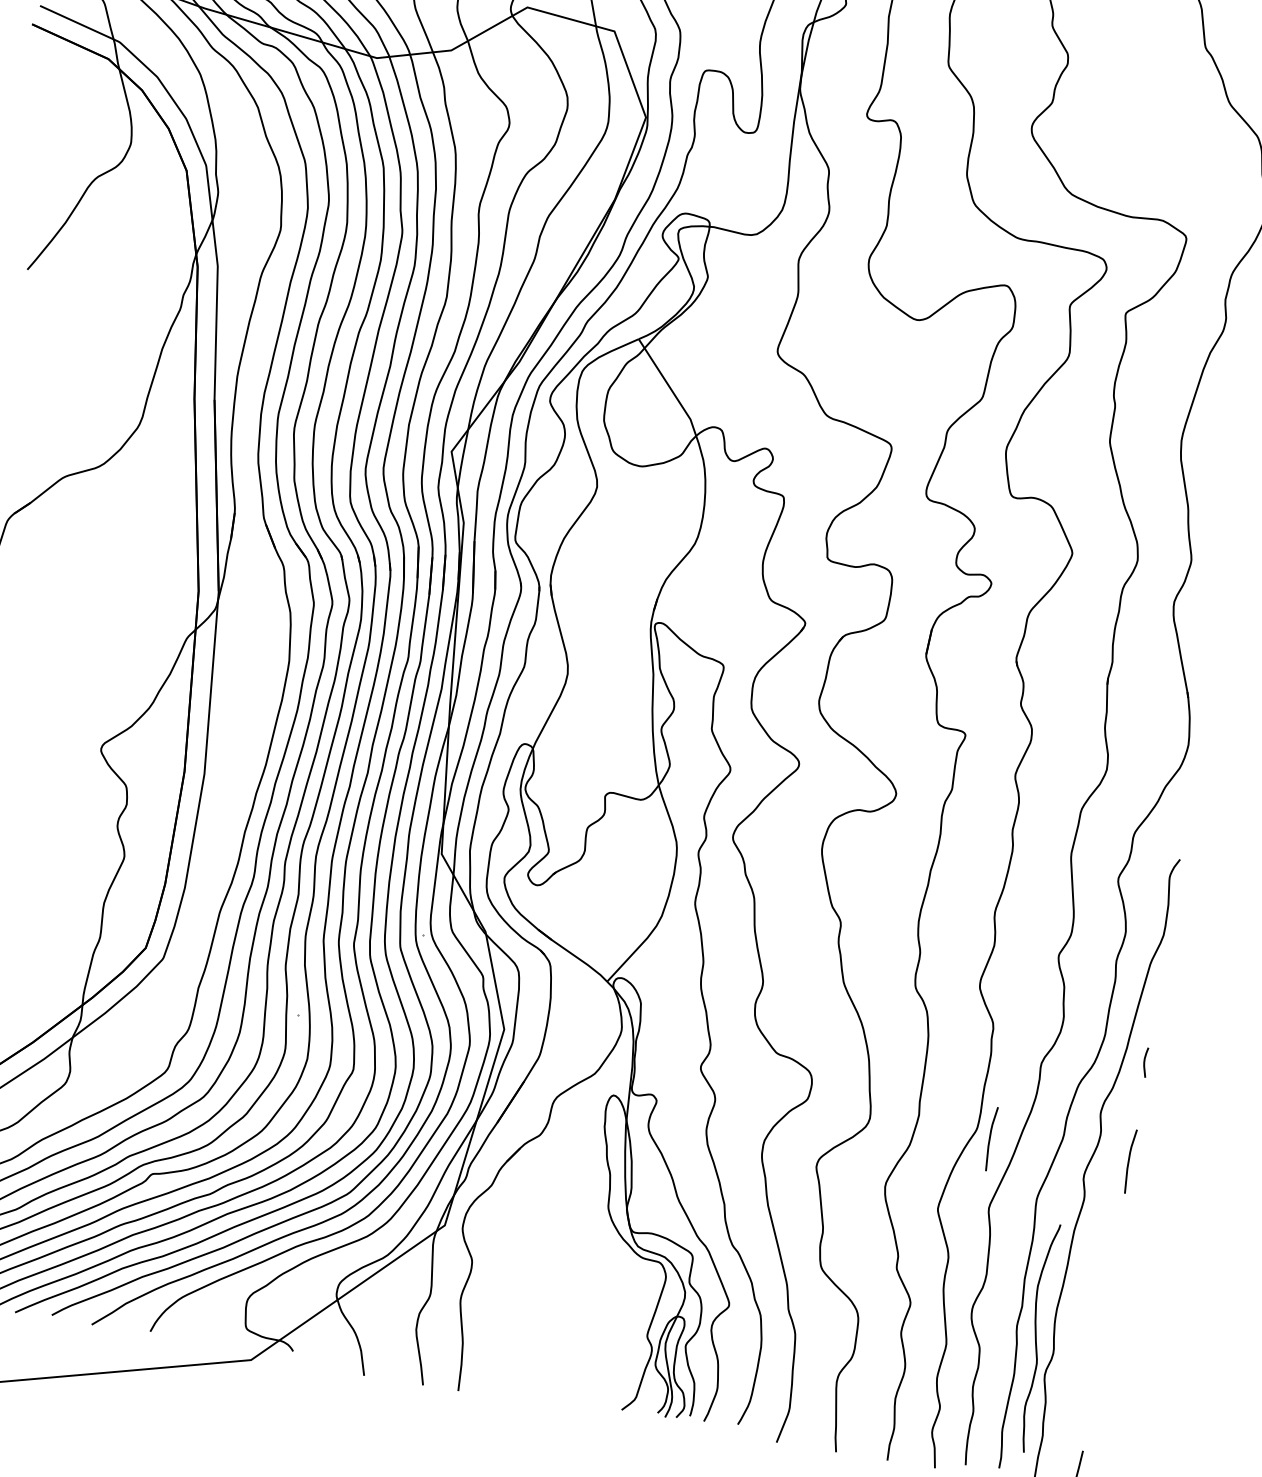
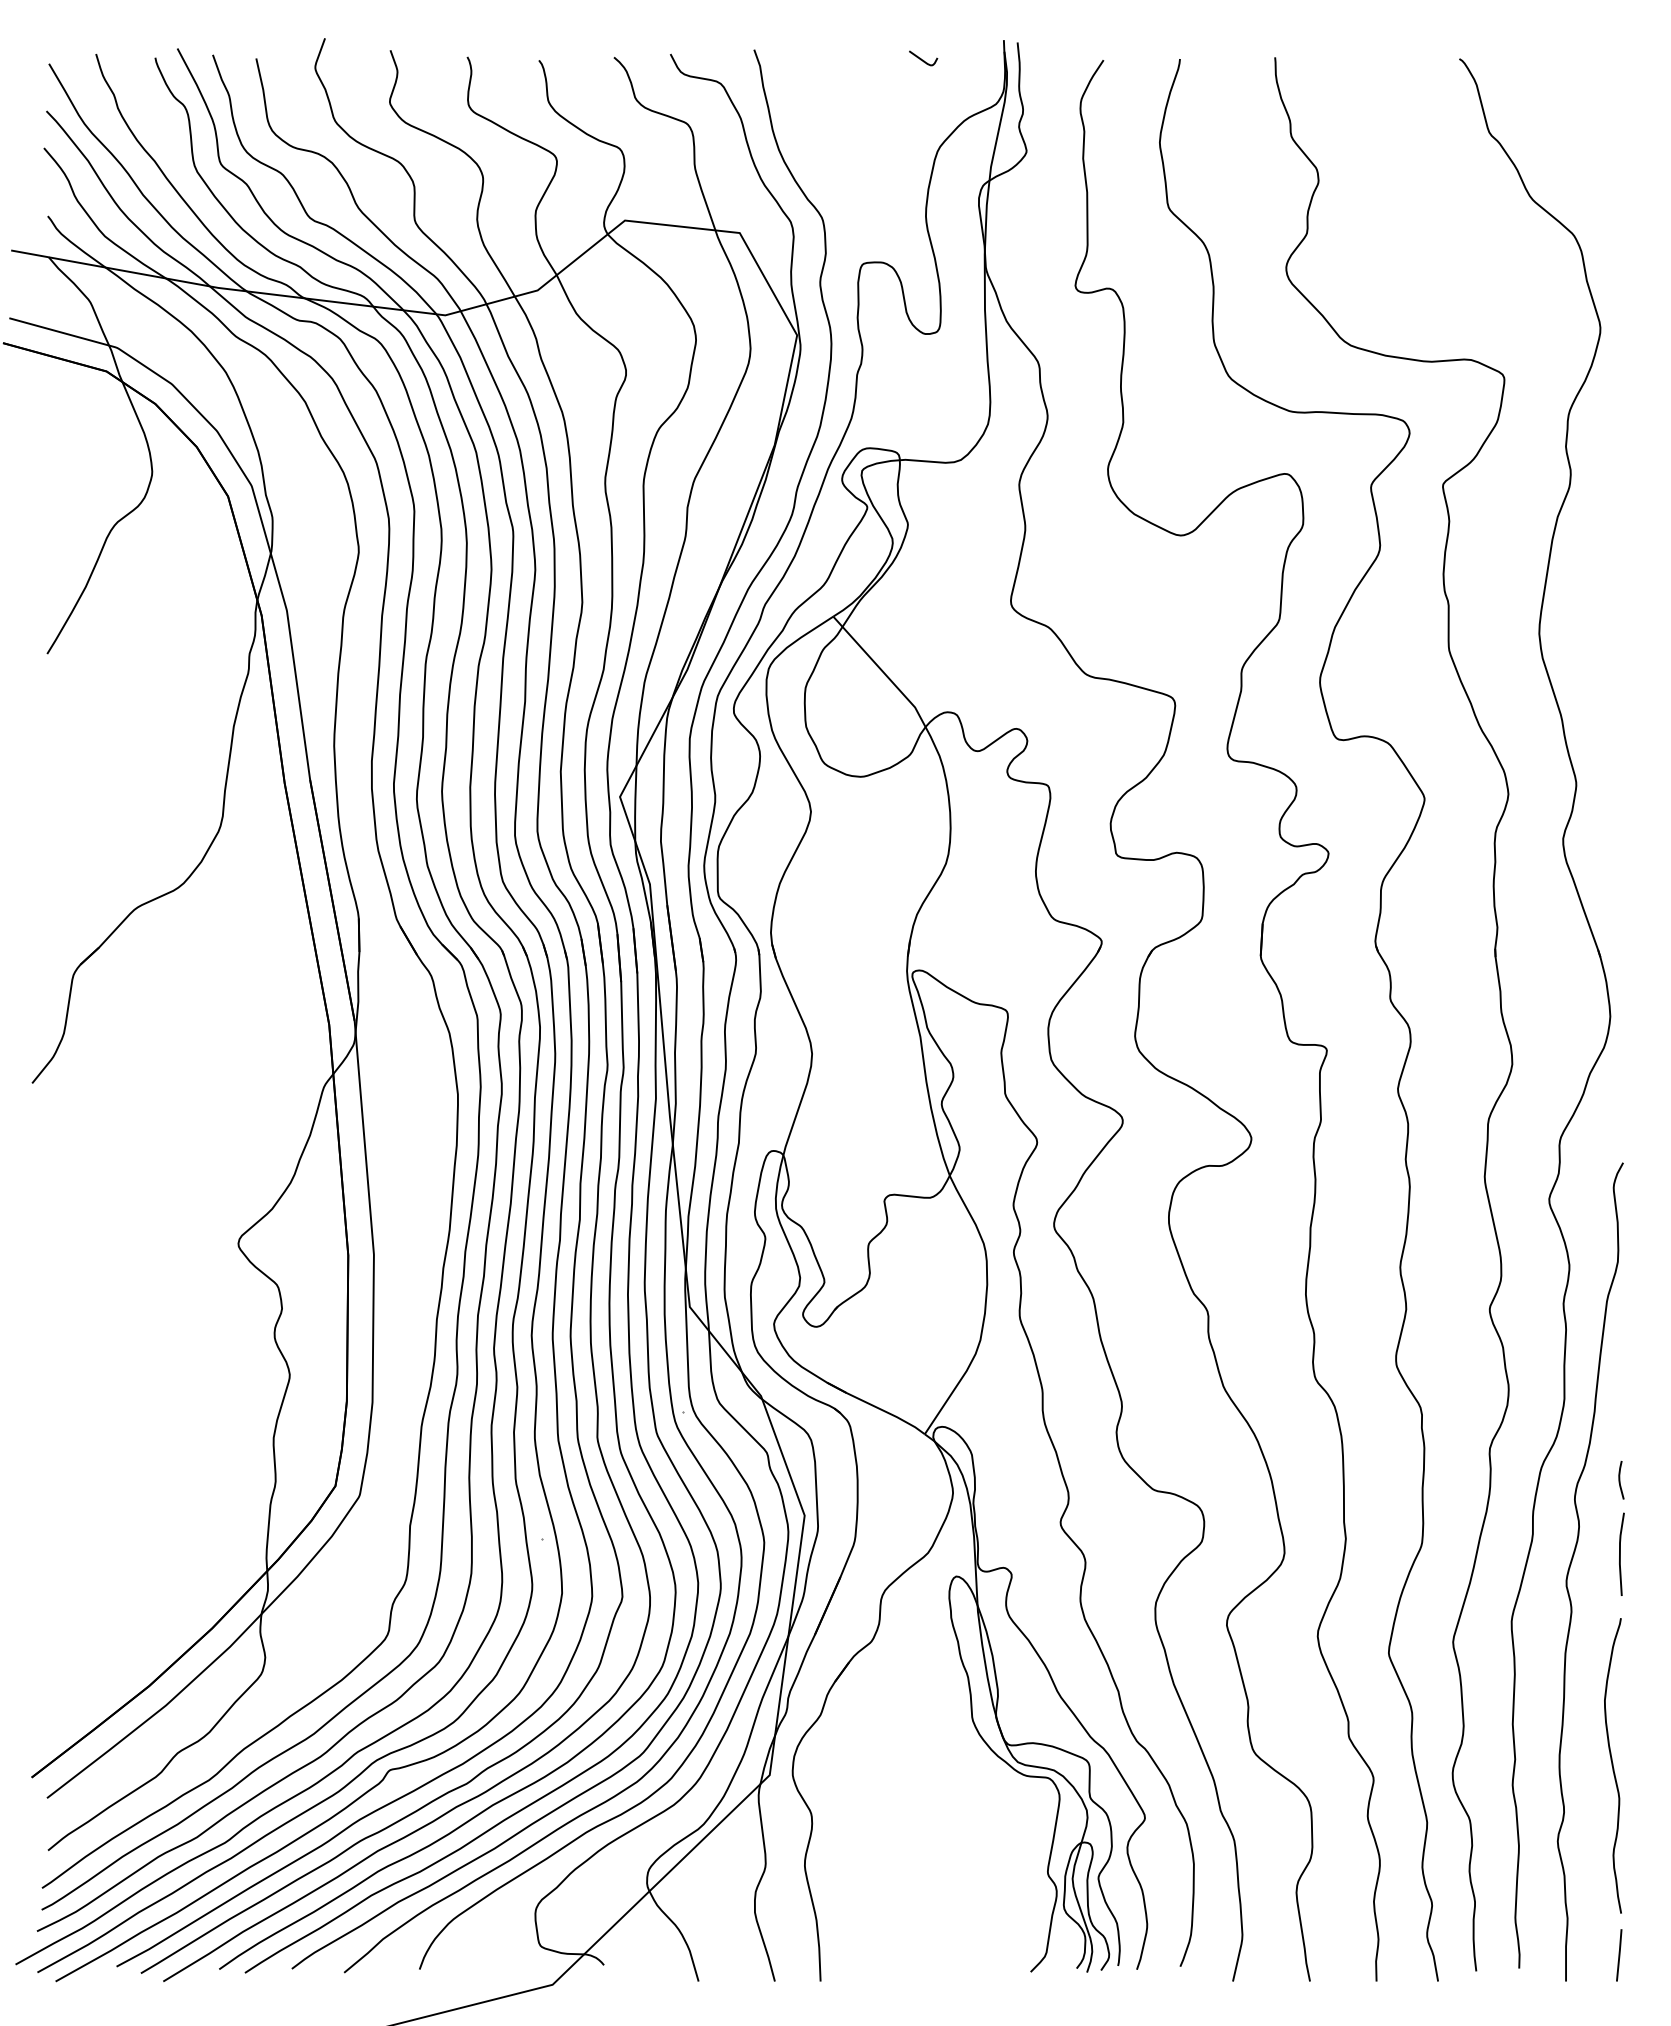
curve: (1145, 1061) -> (1620, 1479), moved
line: (990, 1138) -> (1440, 1553), removed
curve: (1035, 1337) -> (1612, 1765), moved

